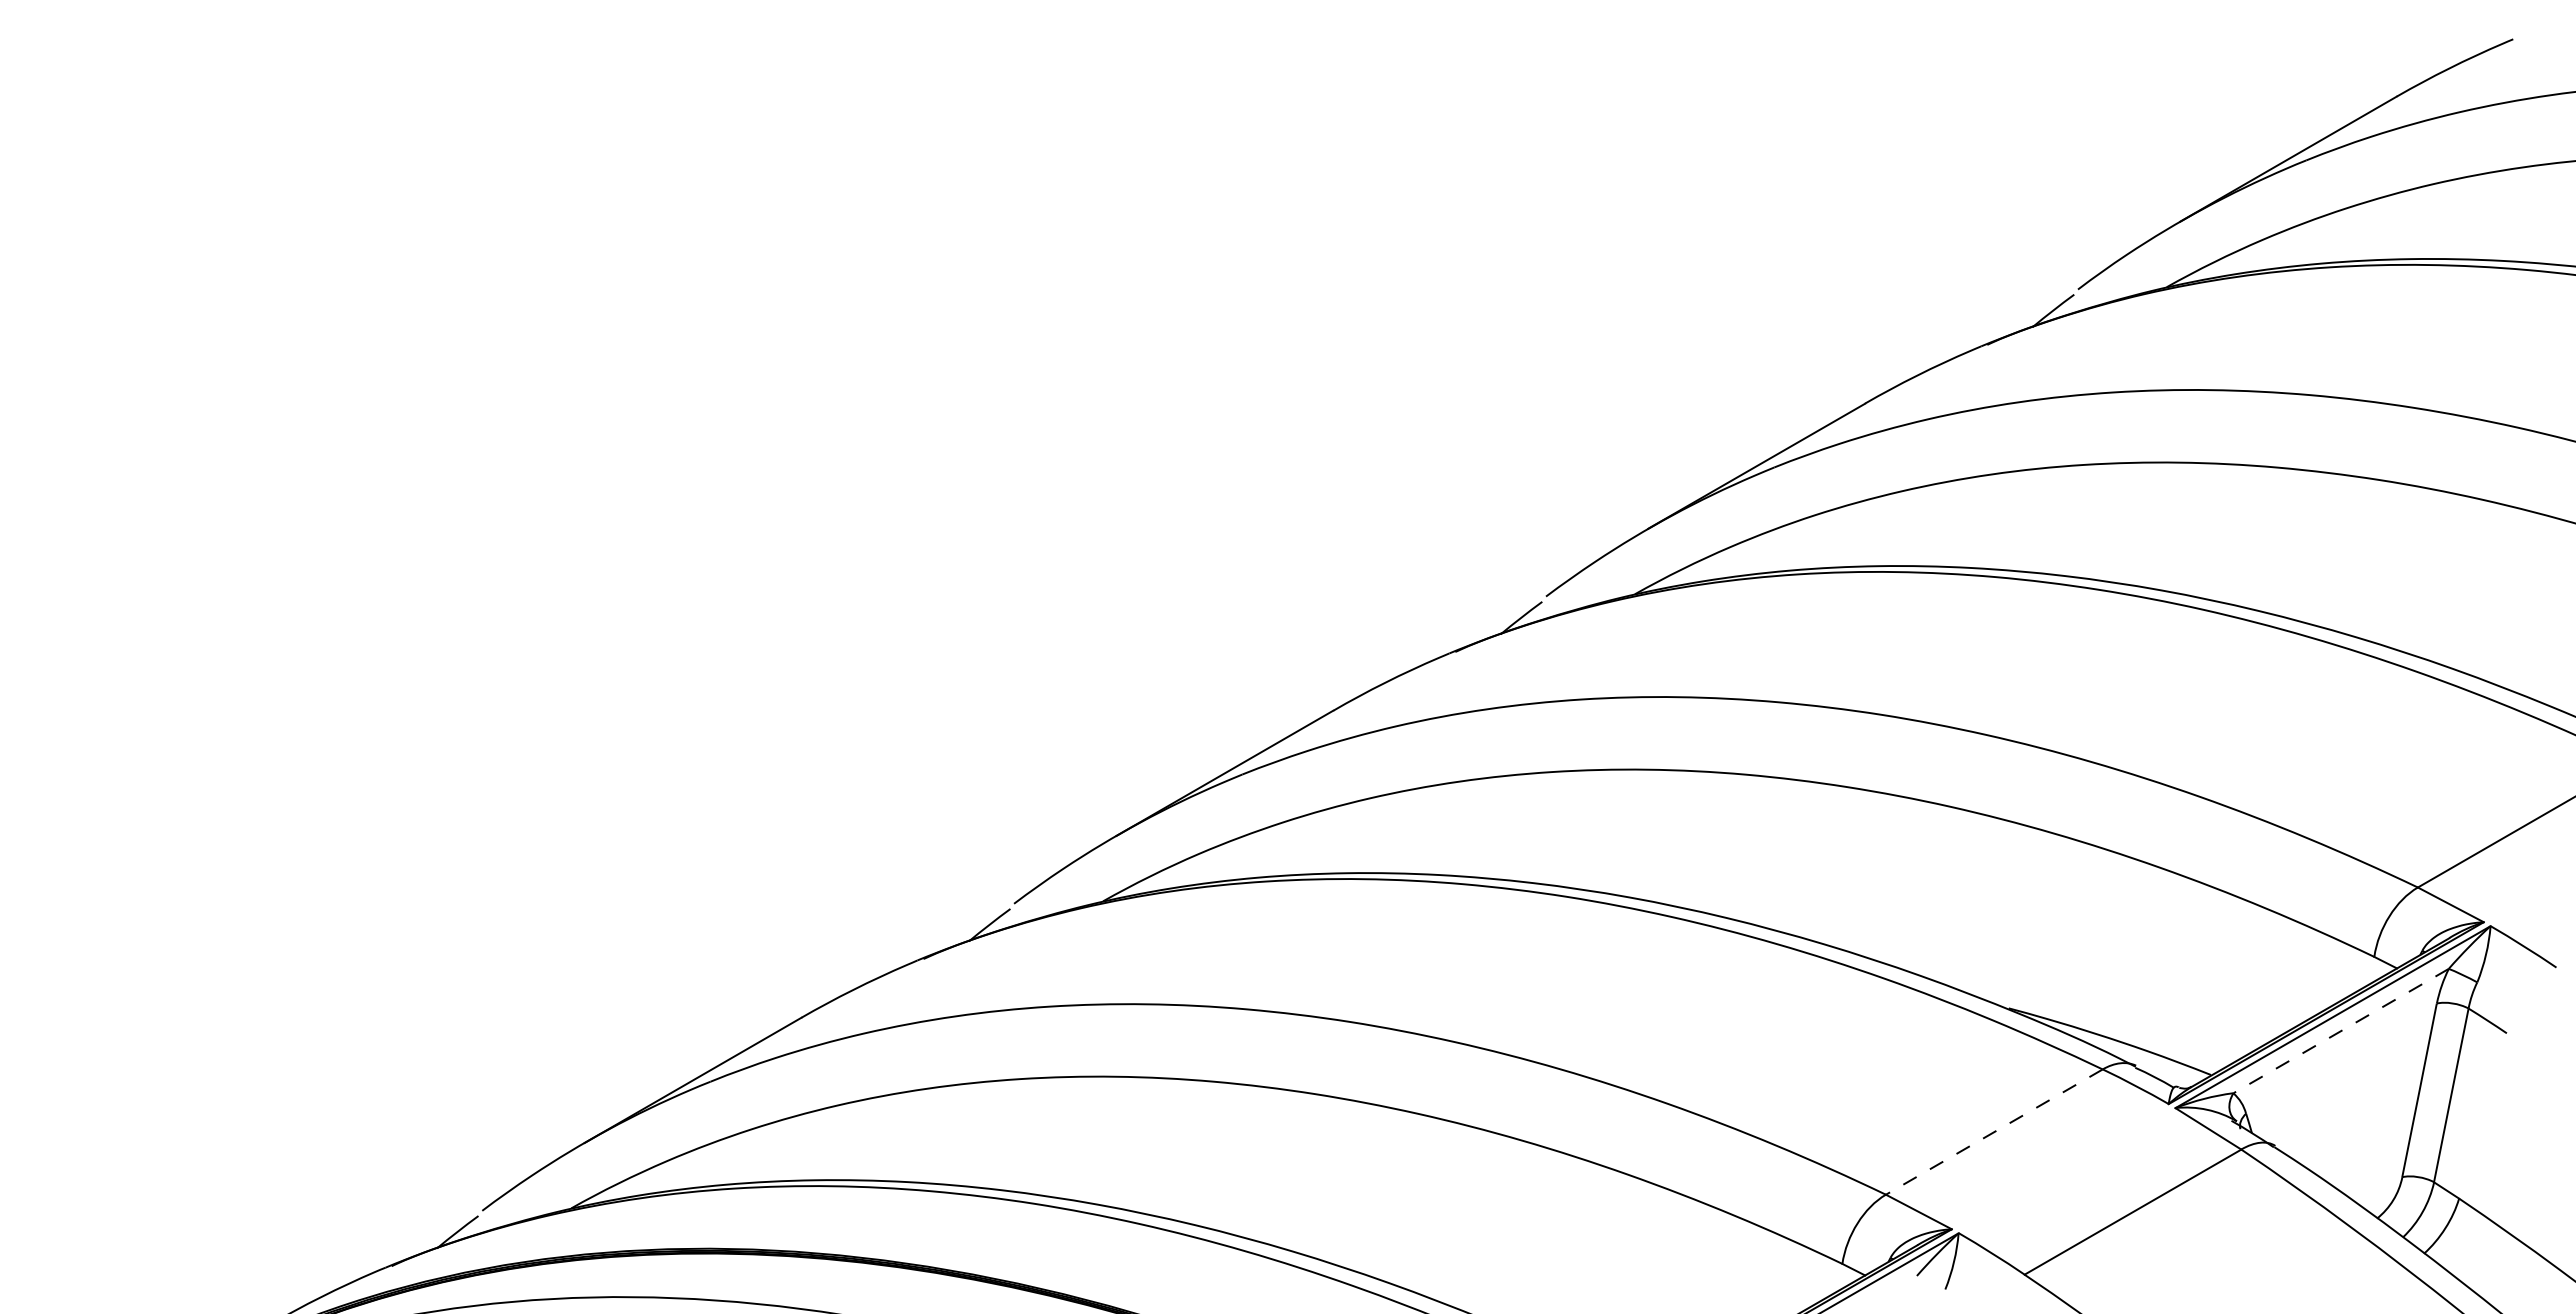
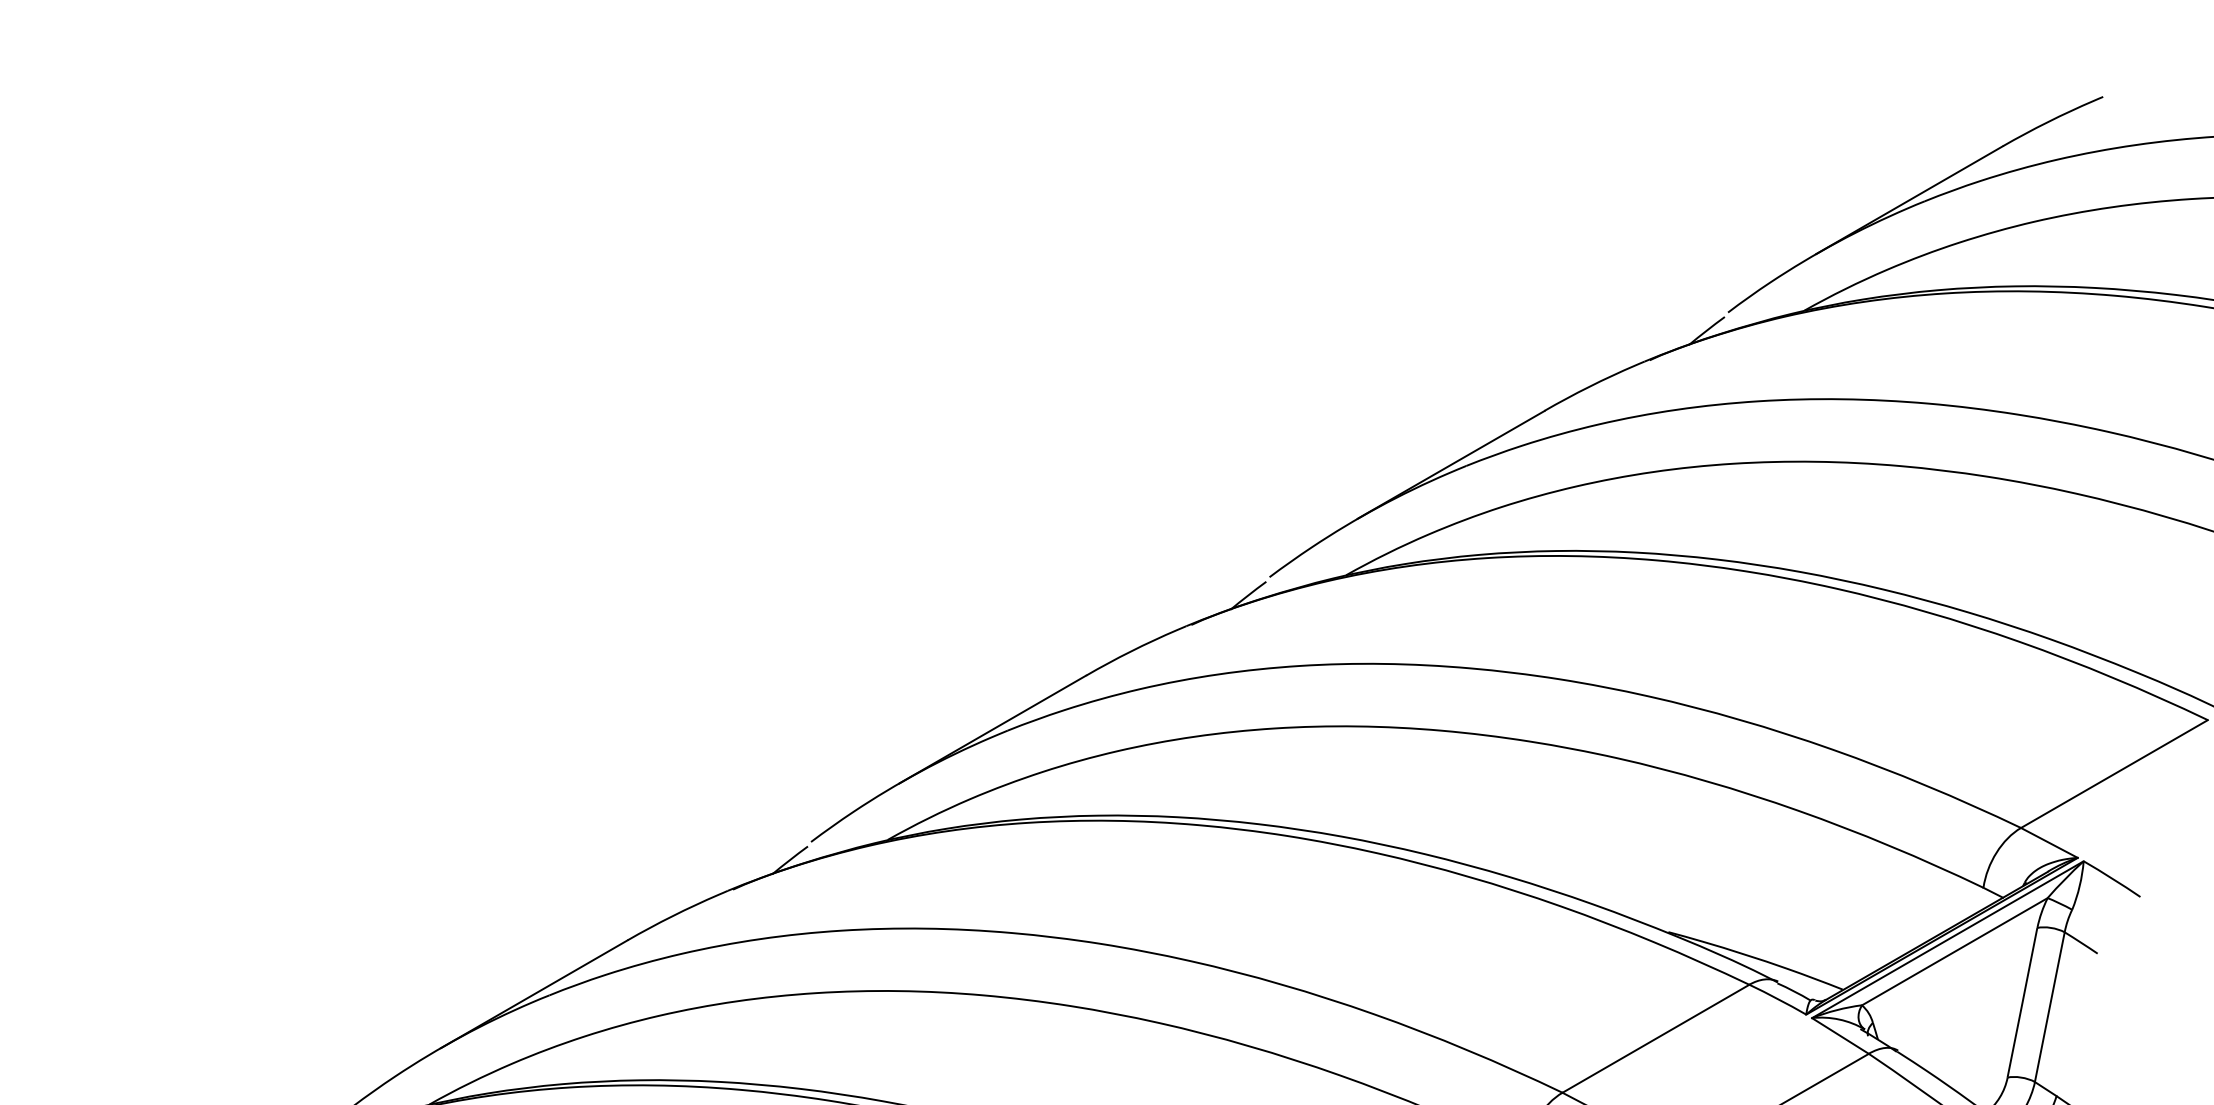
line: (2340, 1031) -> (1954, 952), dashed -> solid
line: (1993, 1132) -> (1655, 1039), dashed -> solid

